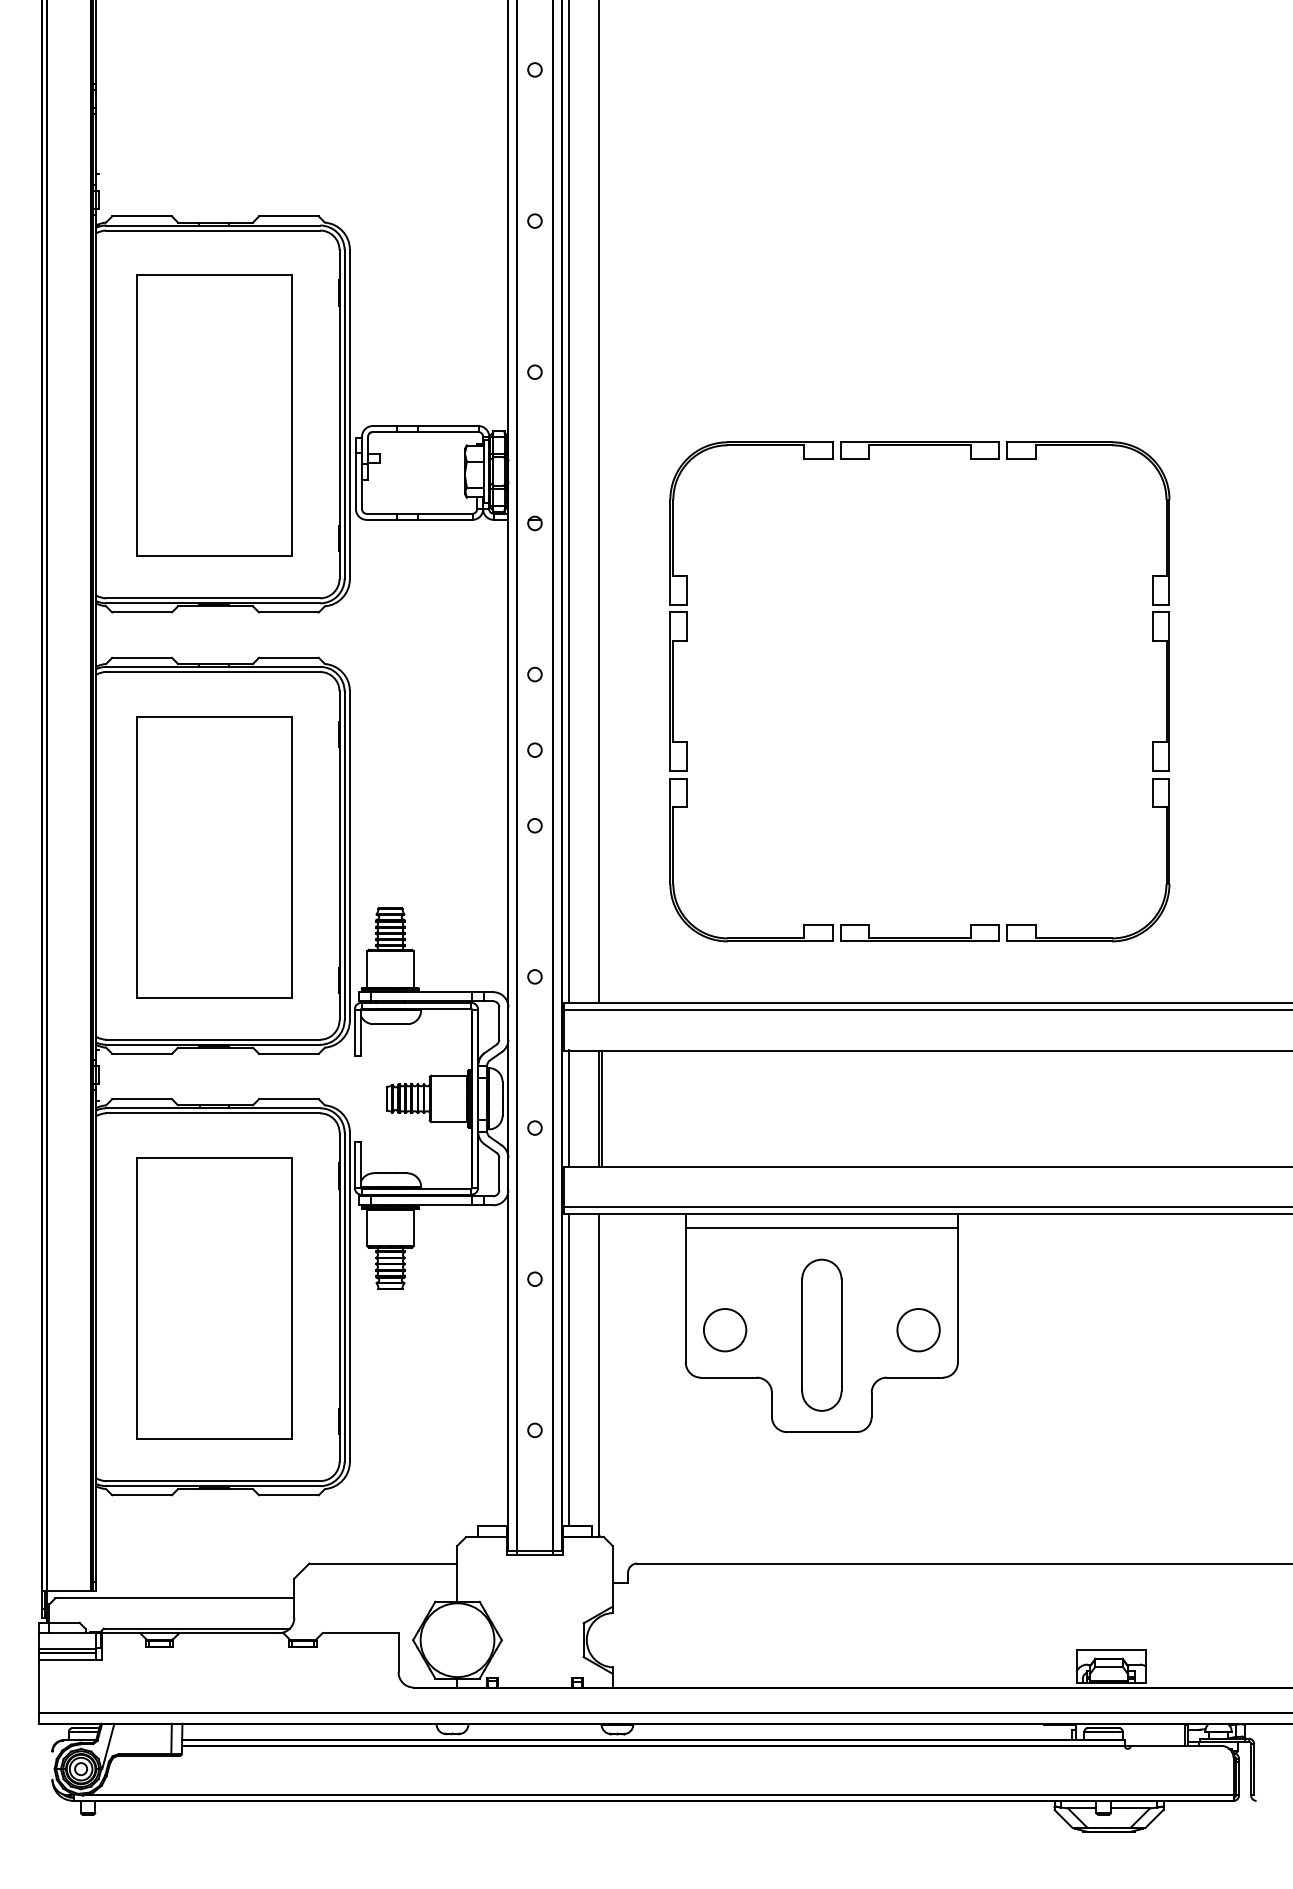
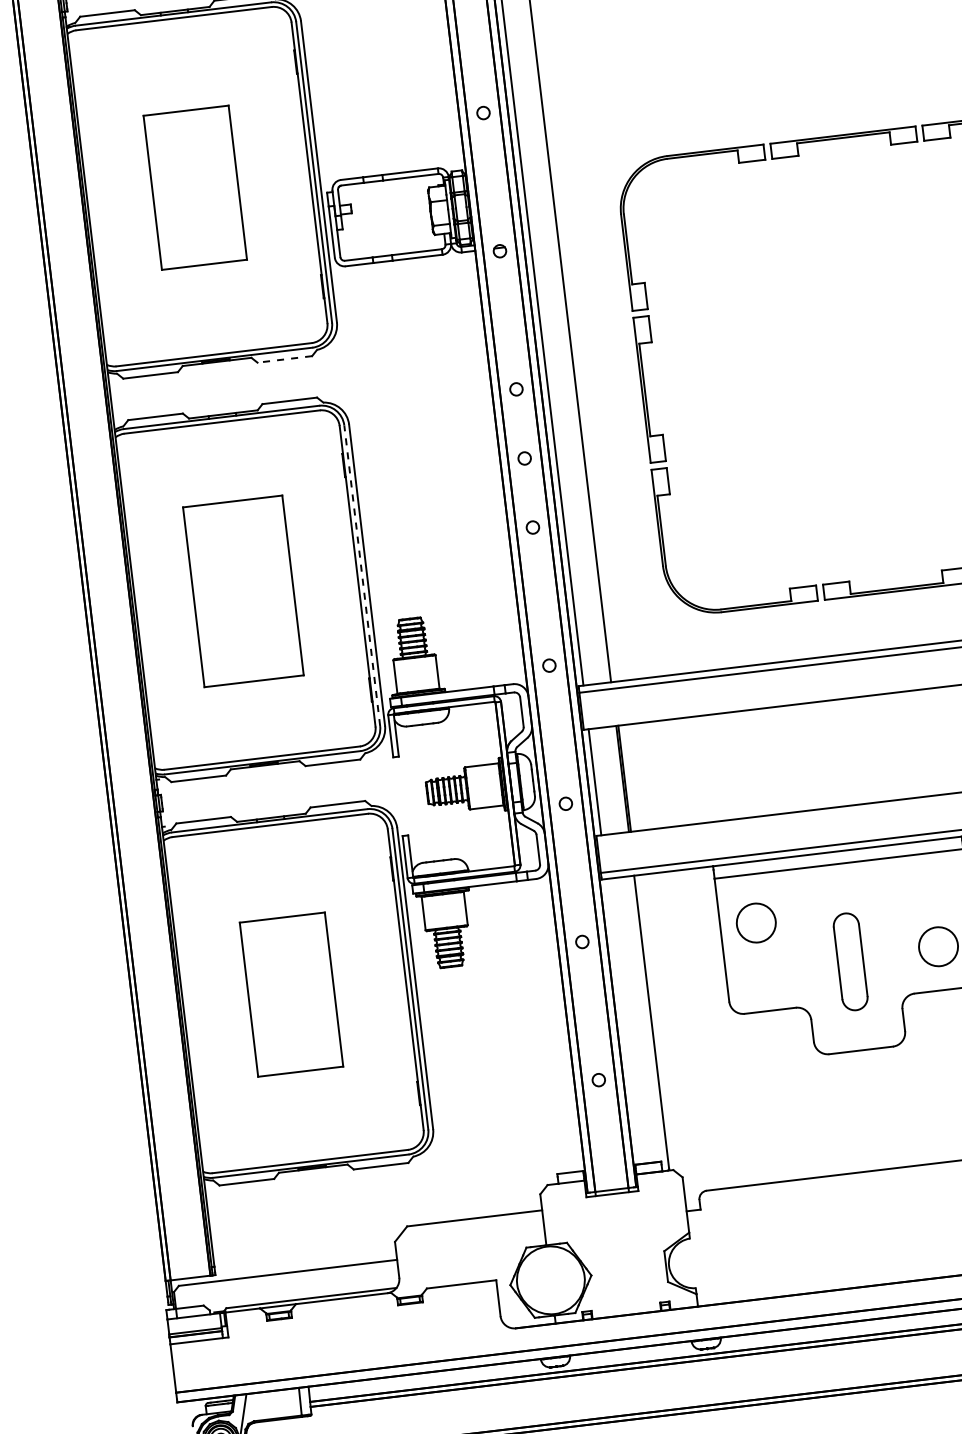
part: (214, 415) -> (195, 187), size x0.6
line: (288, 612) -> (284, 359), solid -> dashed
line: (344, 855) -> (362, 575), solid -> dashed
part: (214, 857) -> (243, 591), size x0.7
part: (214, 1298) -> (291, 994), size x0.6
circle: (725, 1330) -> (756, 923), moved
part: (821, 1334) -> (850, 961), size x0.7
line: (569, 1370) -> (623, 1021), removed

